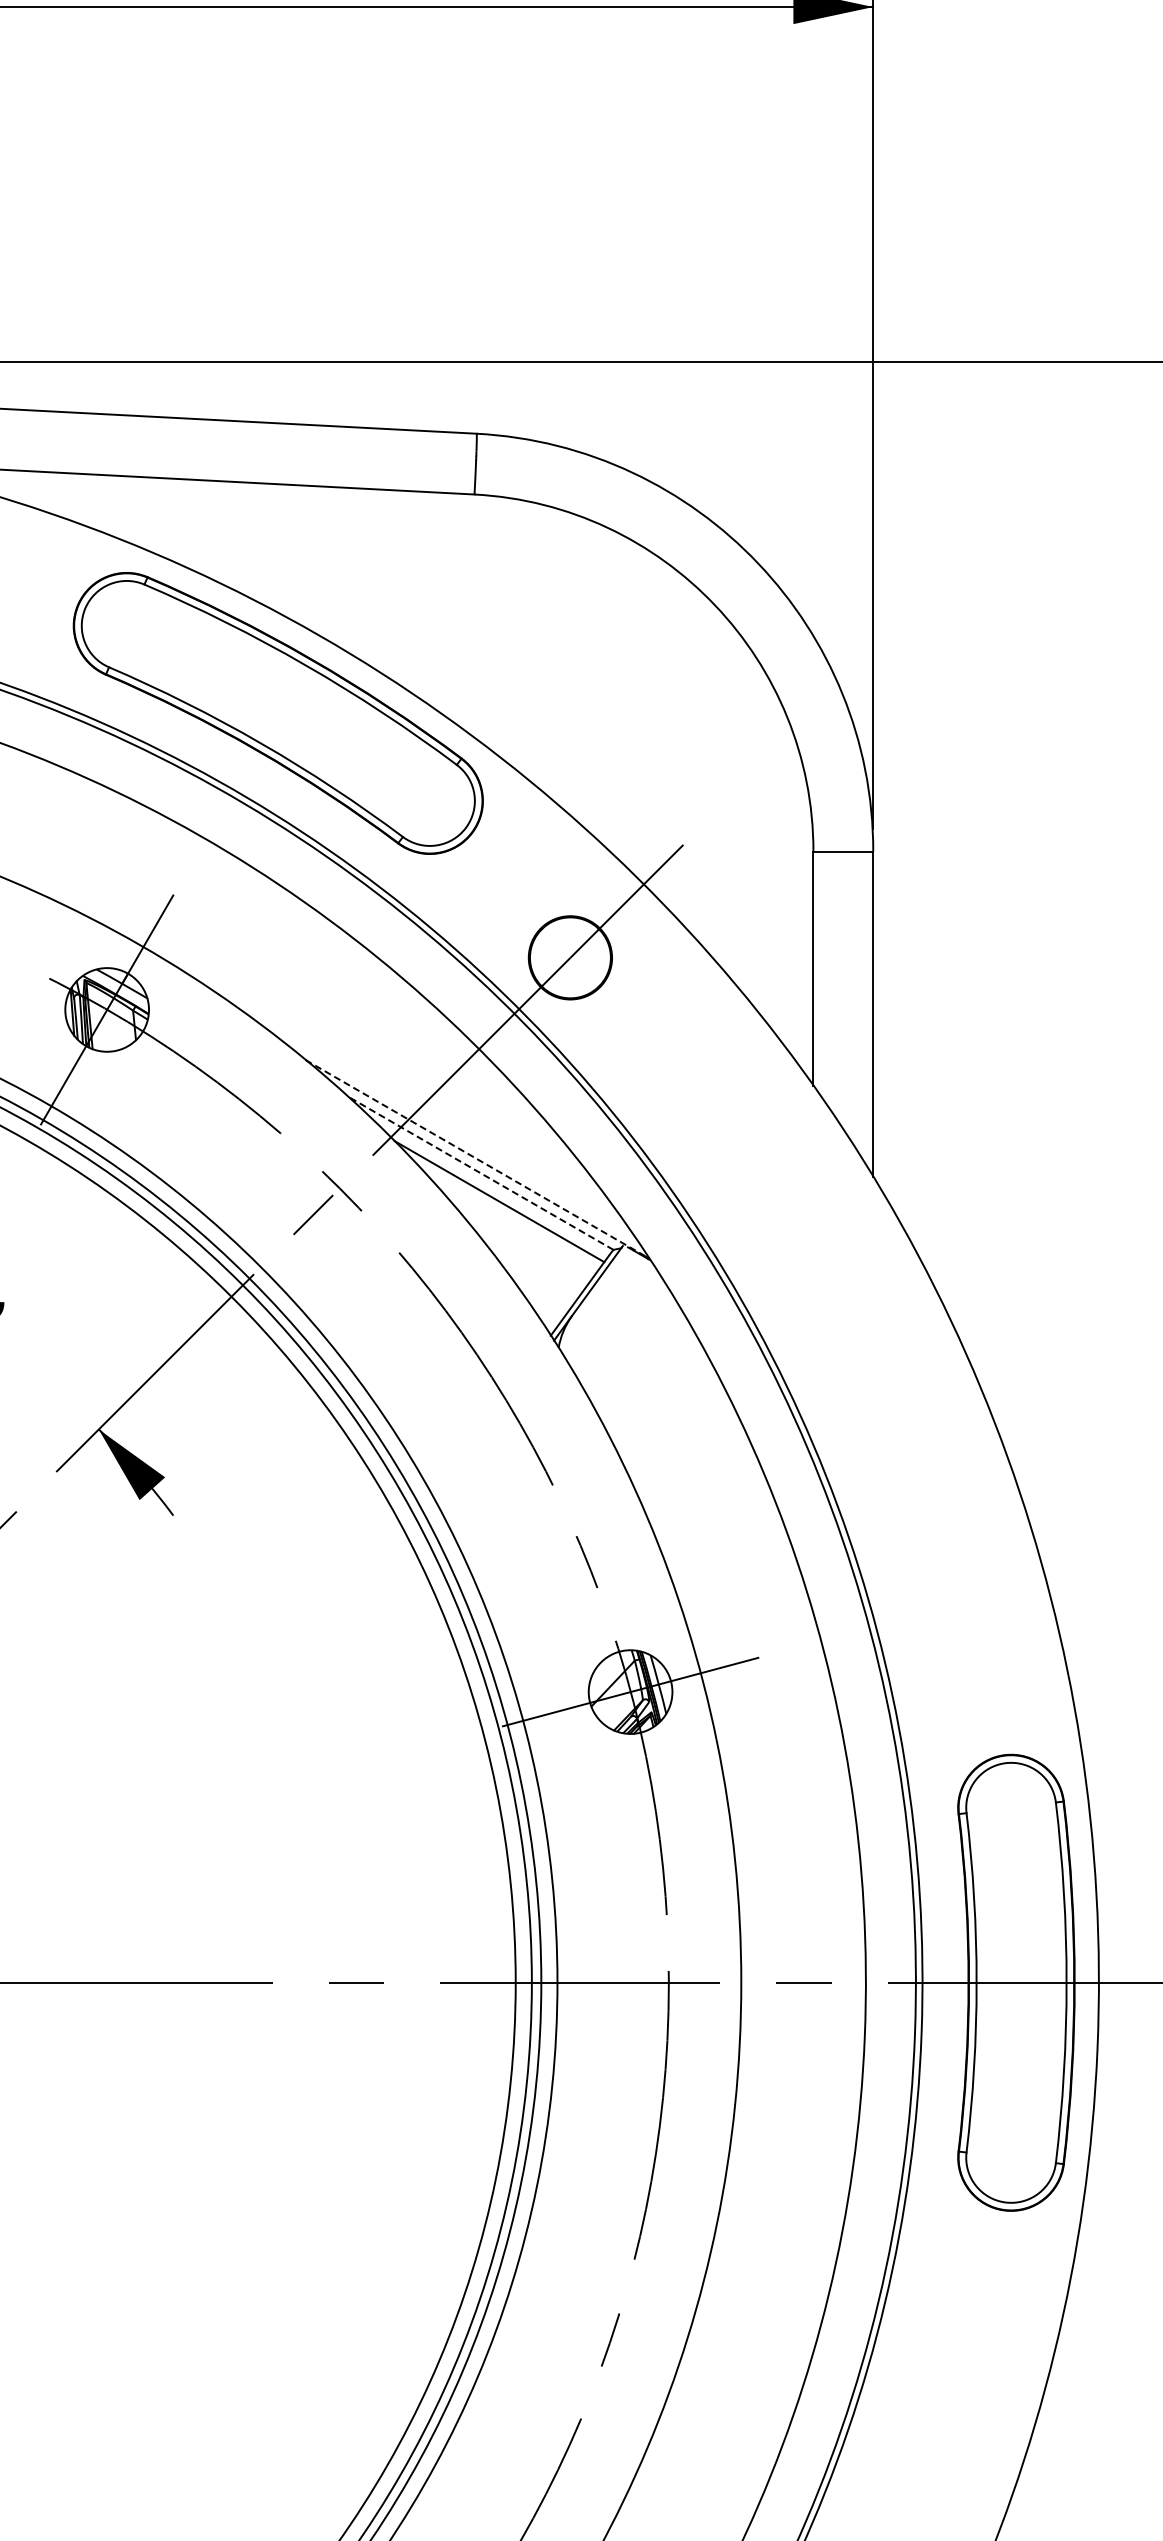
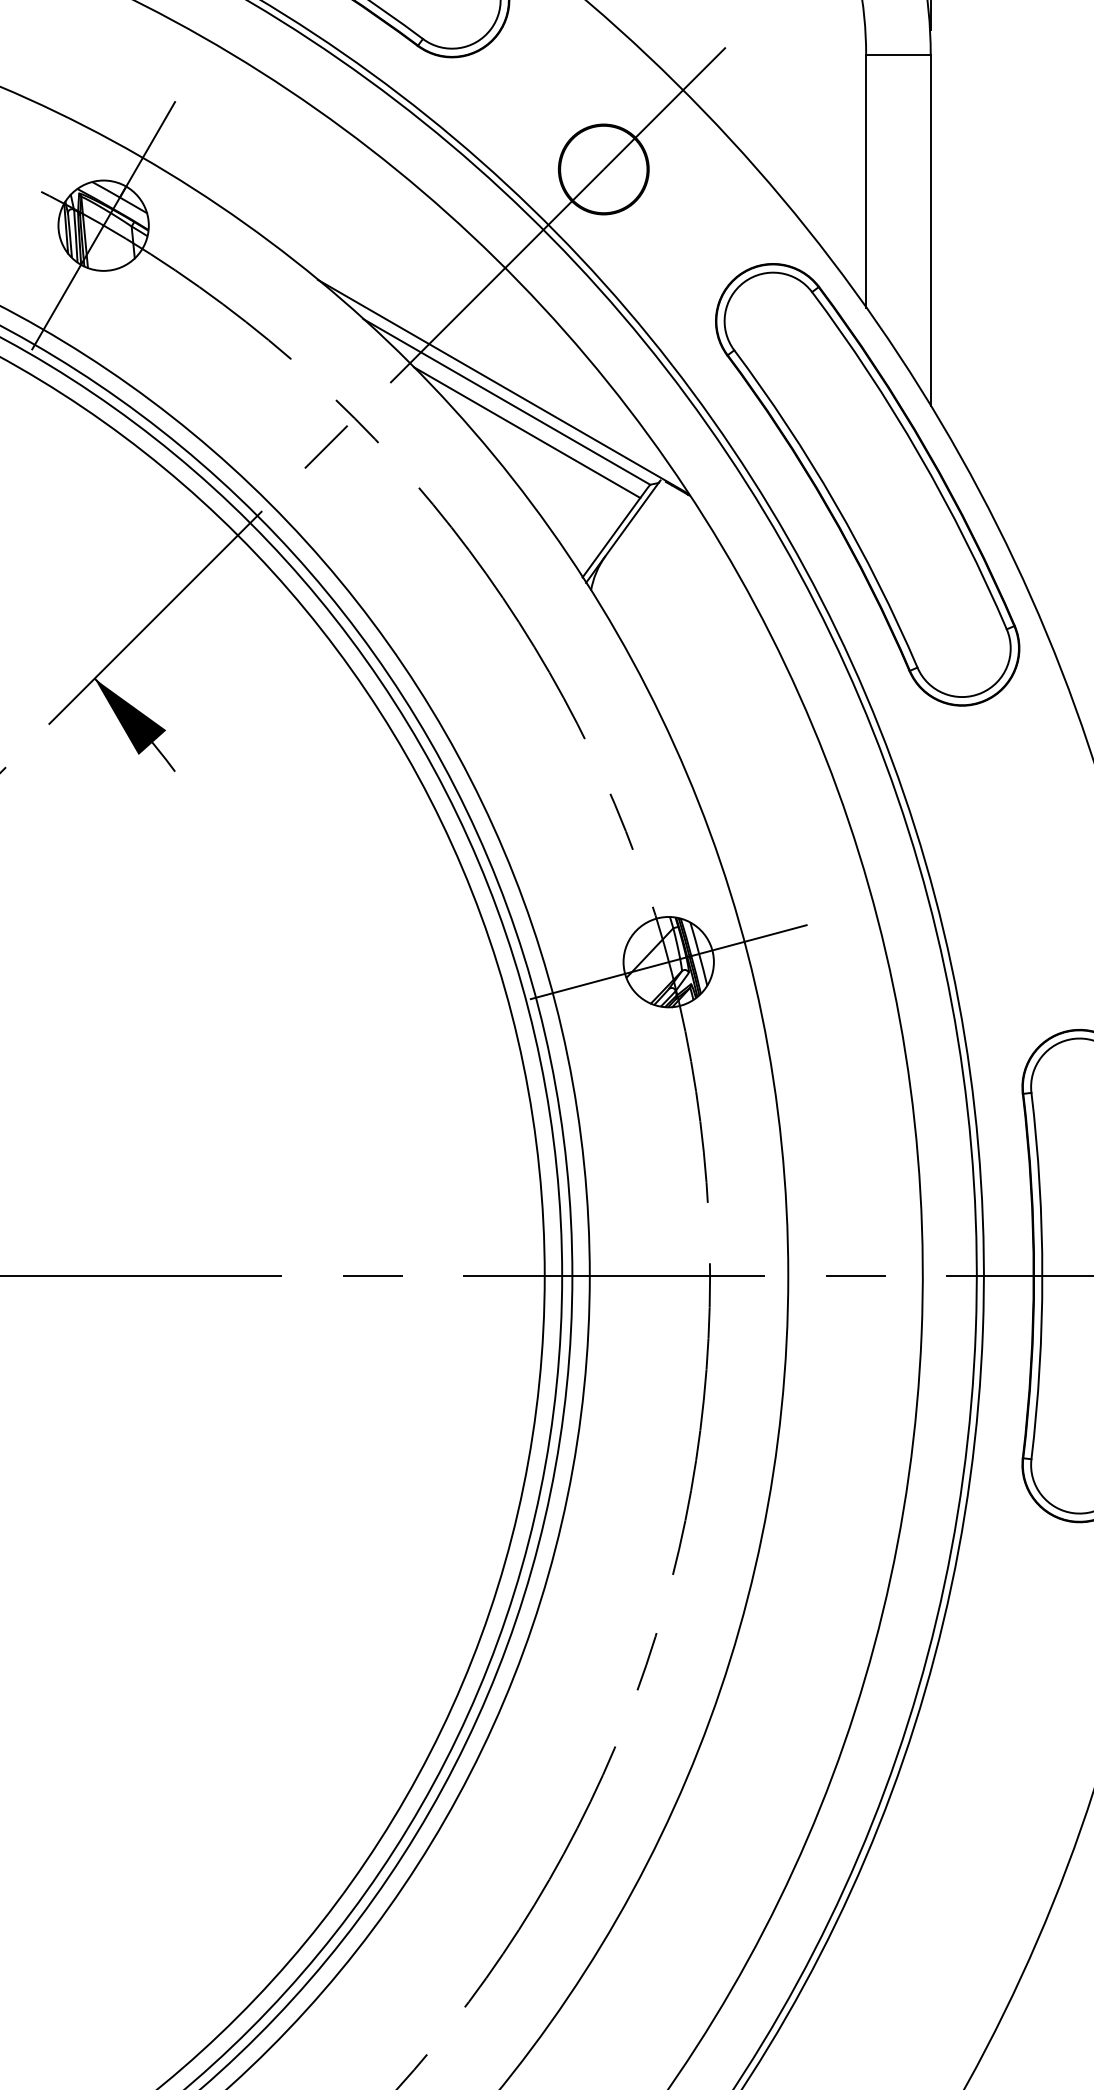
line: (474, 1157) -> (500, 385), dashed -> solid
line: (480, 1172) -> (506, 401), dashed -> solid
part: (814, 1249) -> (867, 484), added

